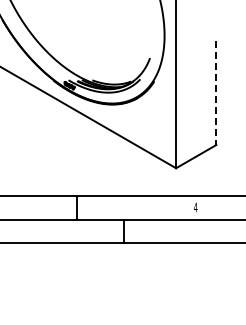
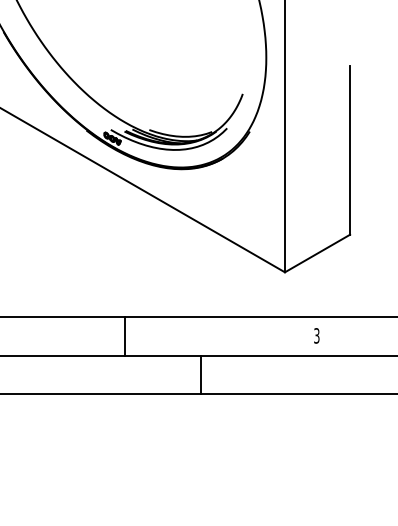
line: (216, 93) -> (350, 151), dashed -> solid
text: (195, 207) -> (316, 335), 4 -> 3

